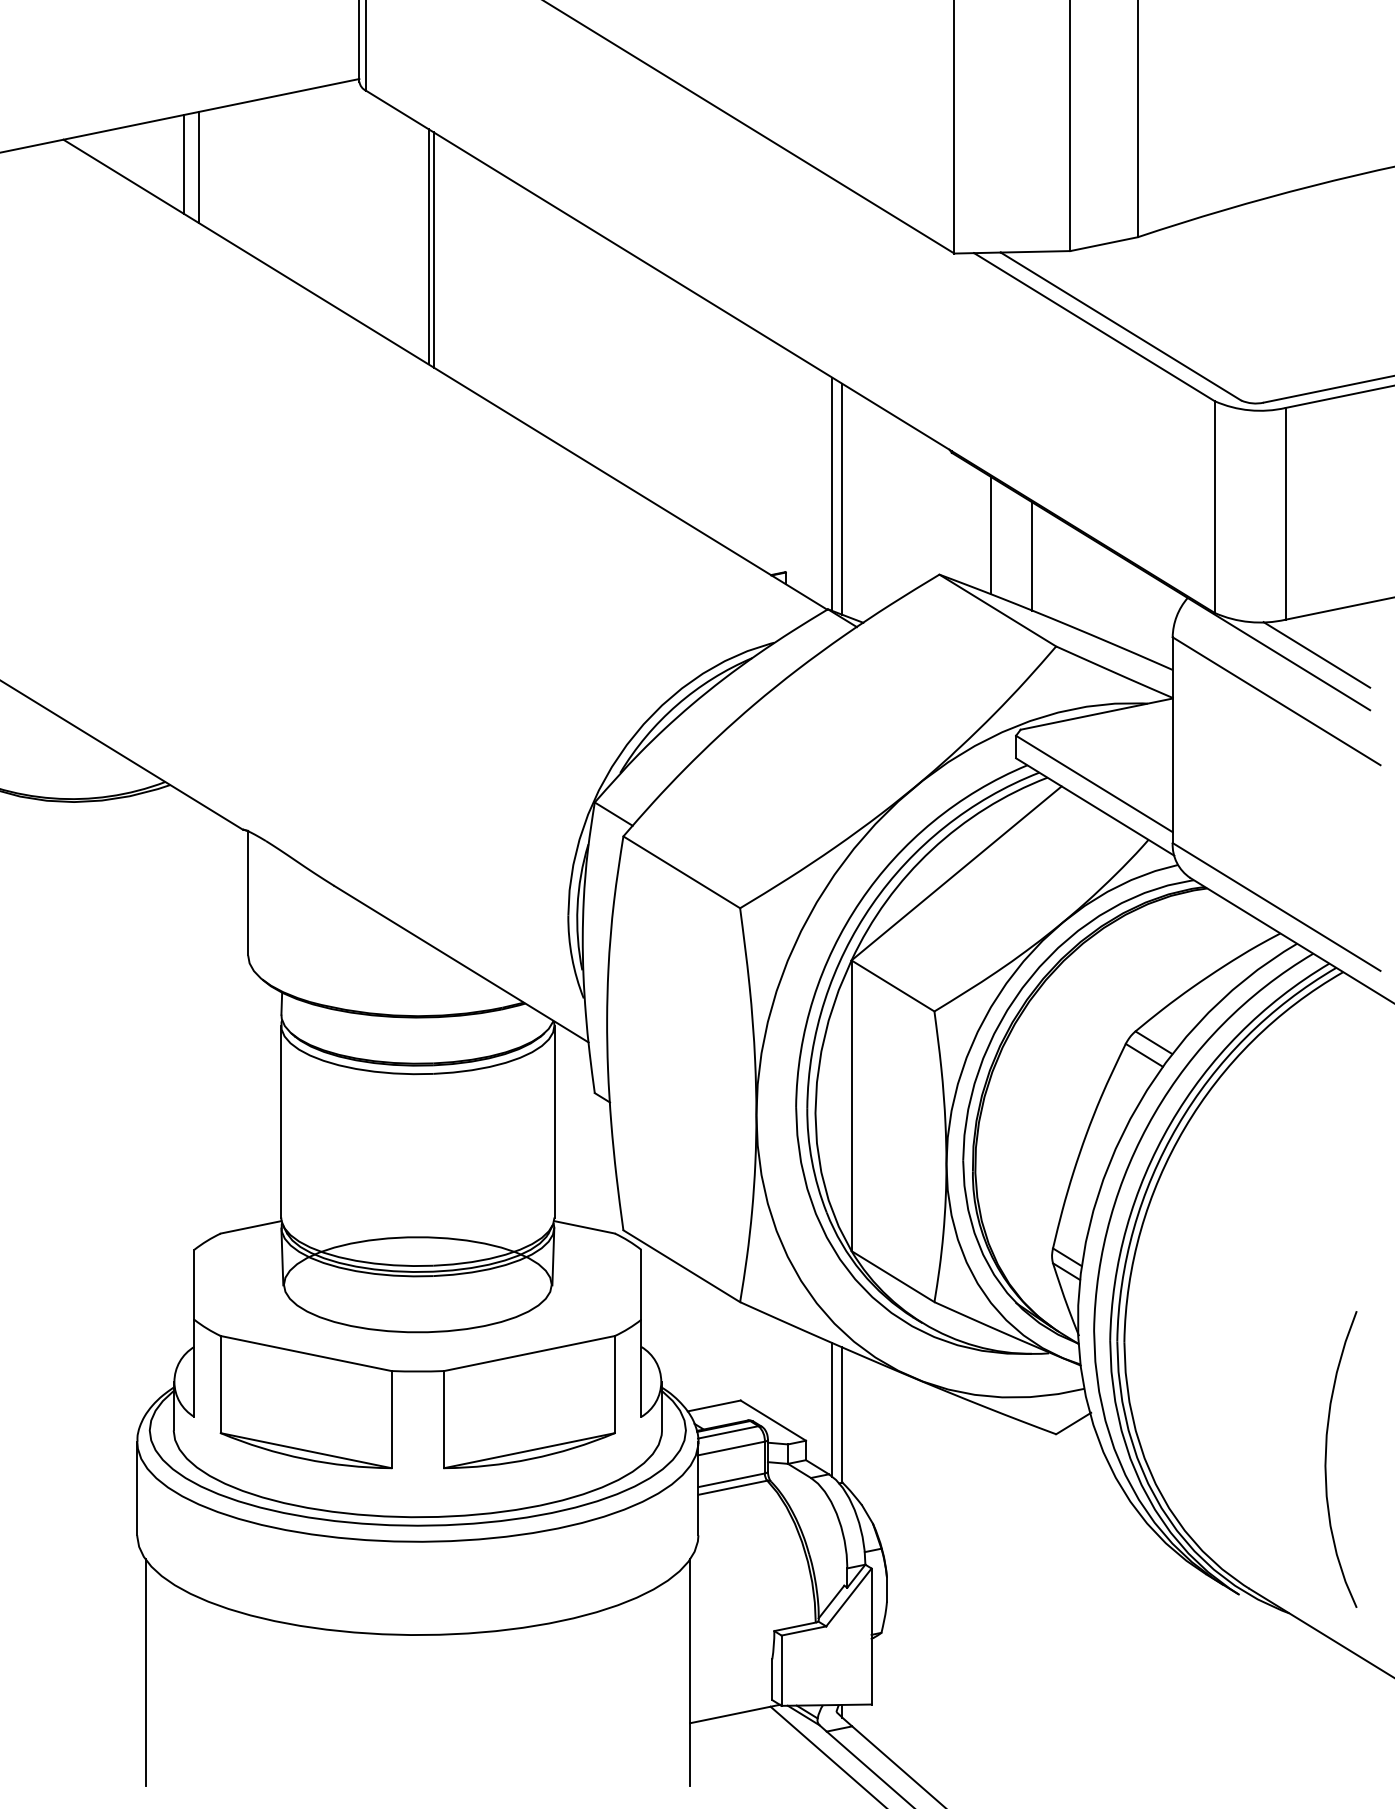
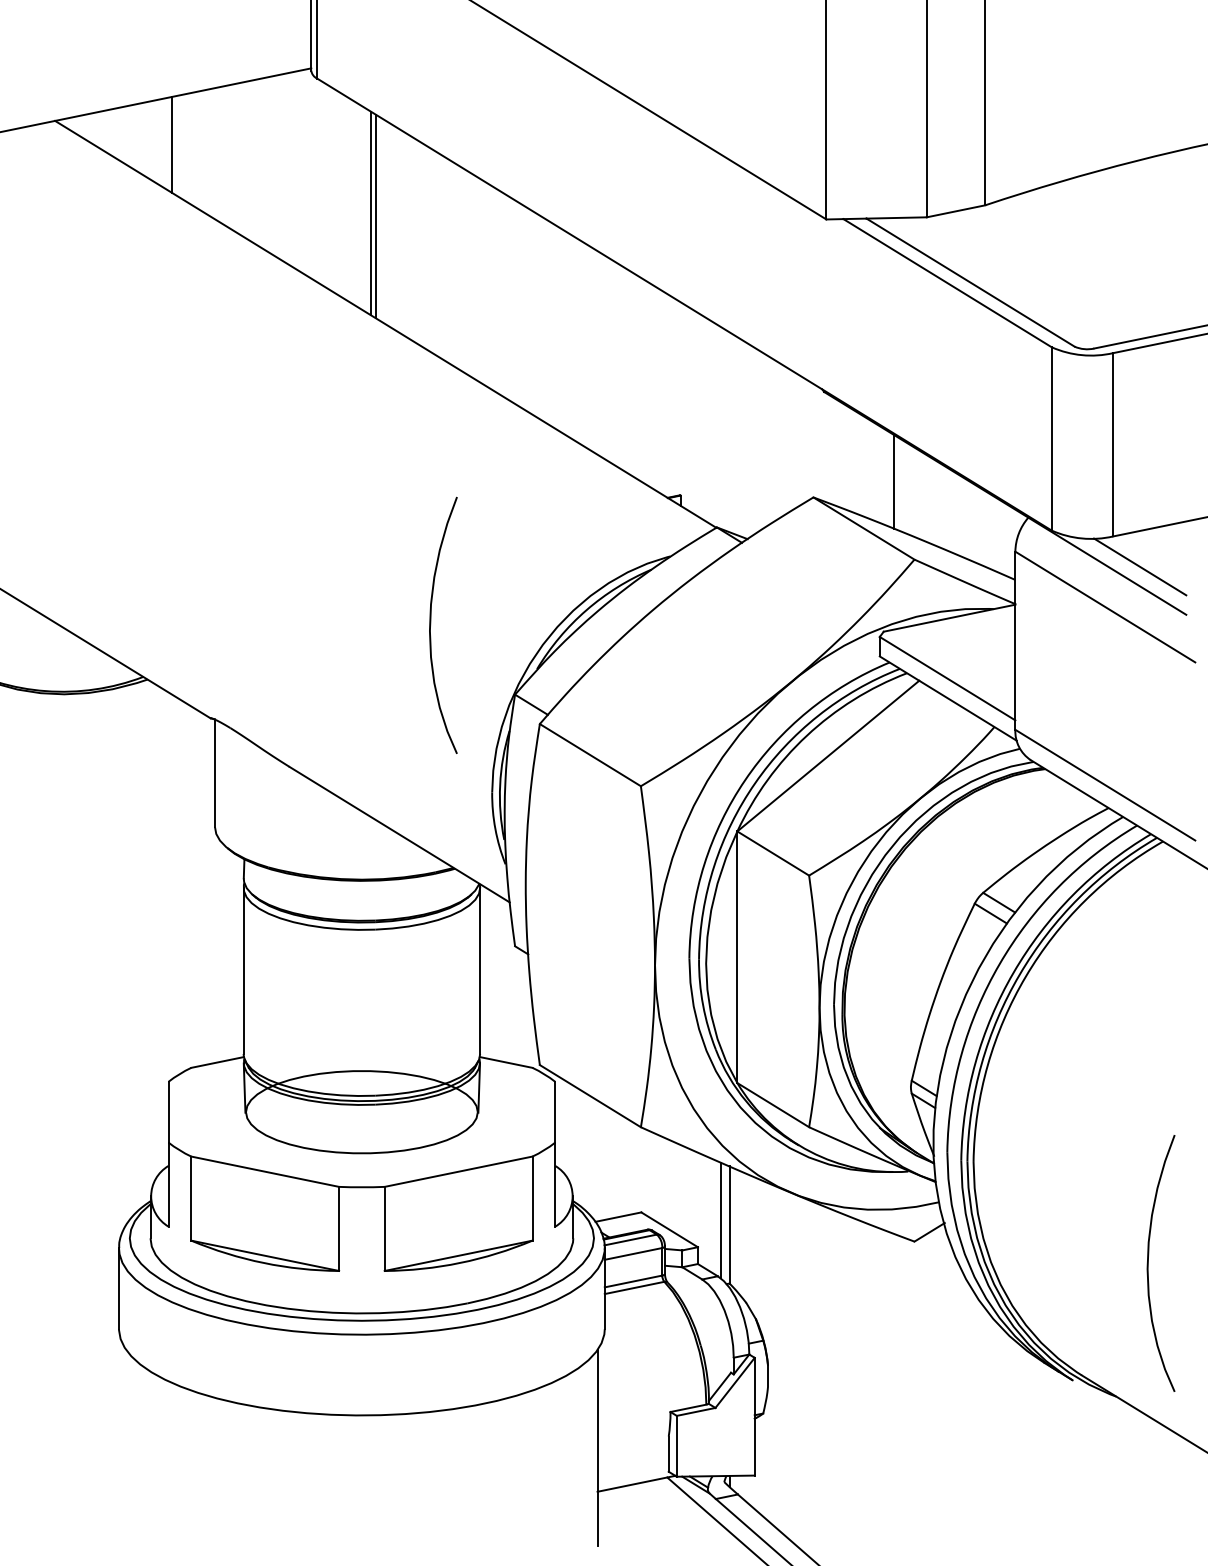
line: (184, 164) -> (159, 142), removed
line: (832, 493) -> (720, 427), removed
line: (842, 498) -> (729, 431), removed
line: (990, 535) -> (857, 463), removed
curve: (497, 722) -> (430, 625), added
line: (145, 1672) -> (126, 1447), removed

